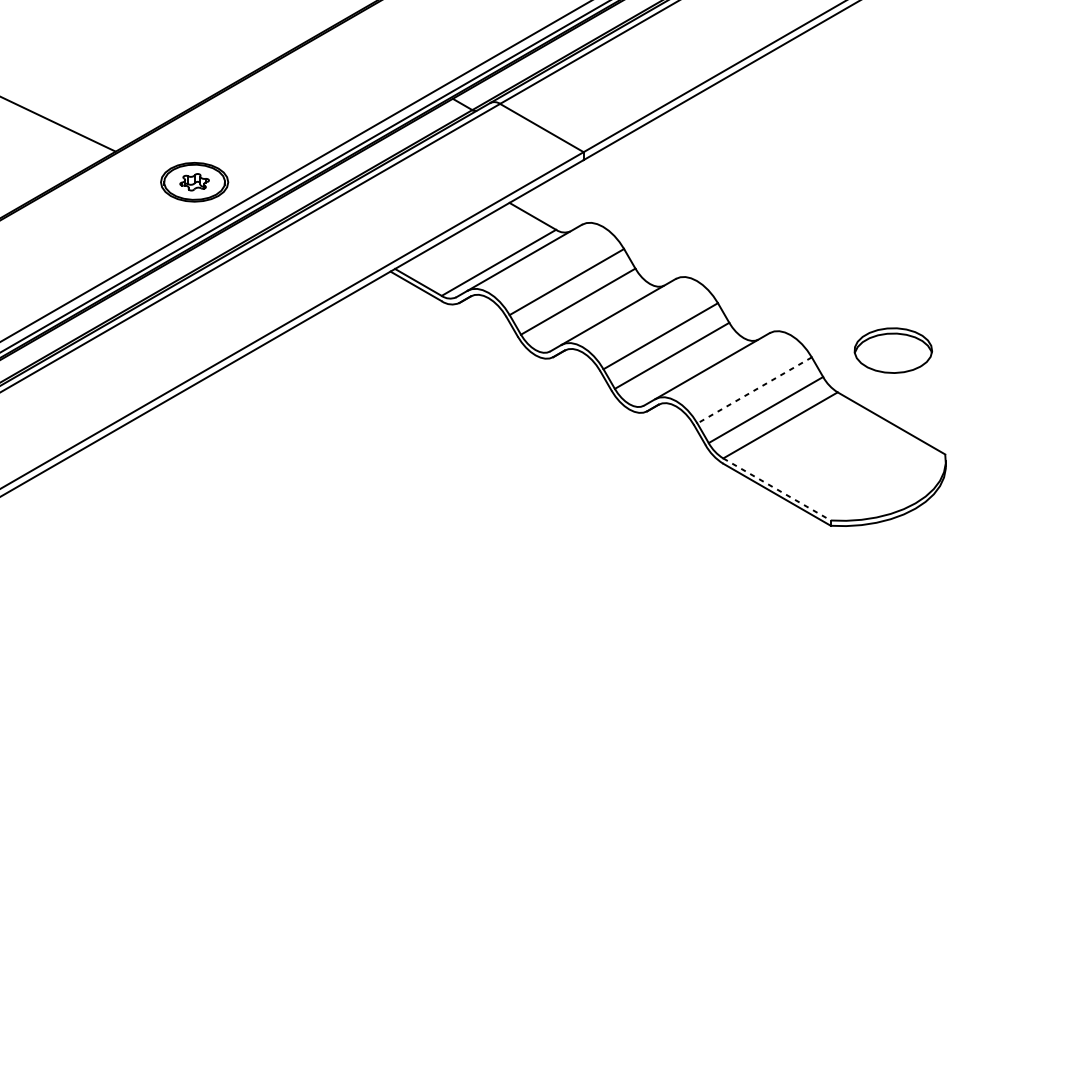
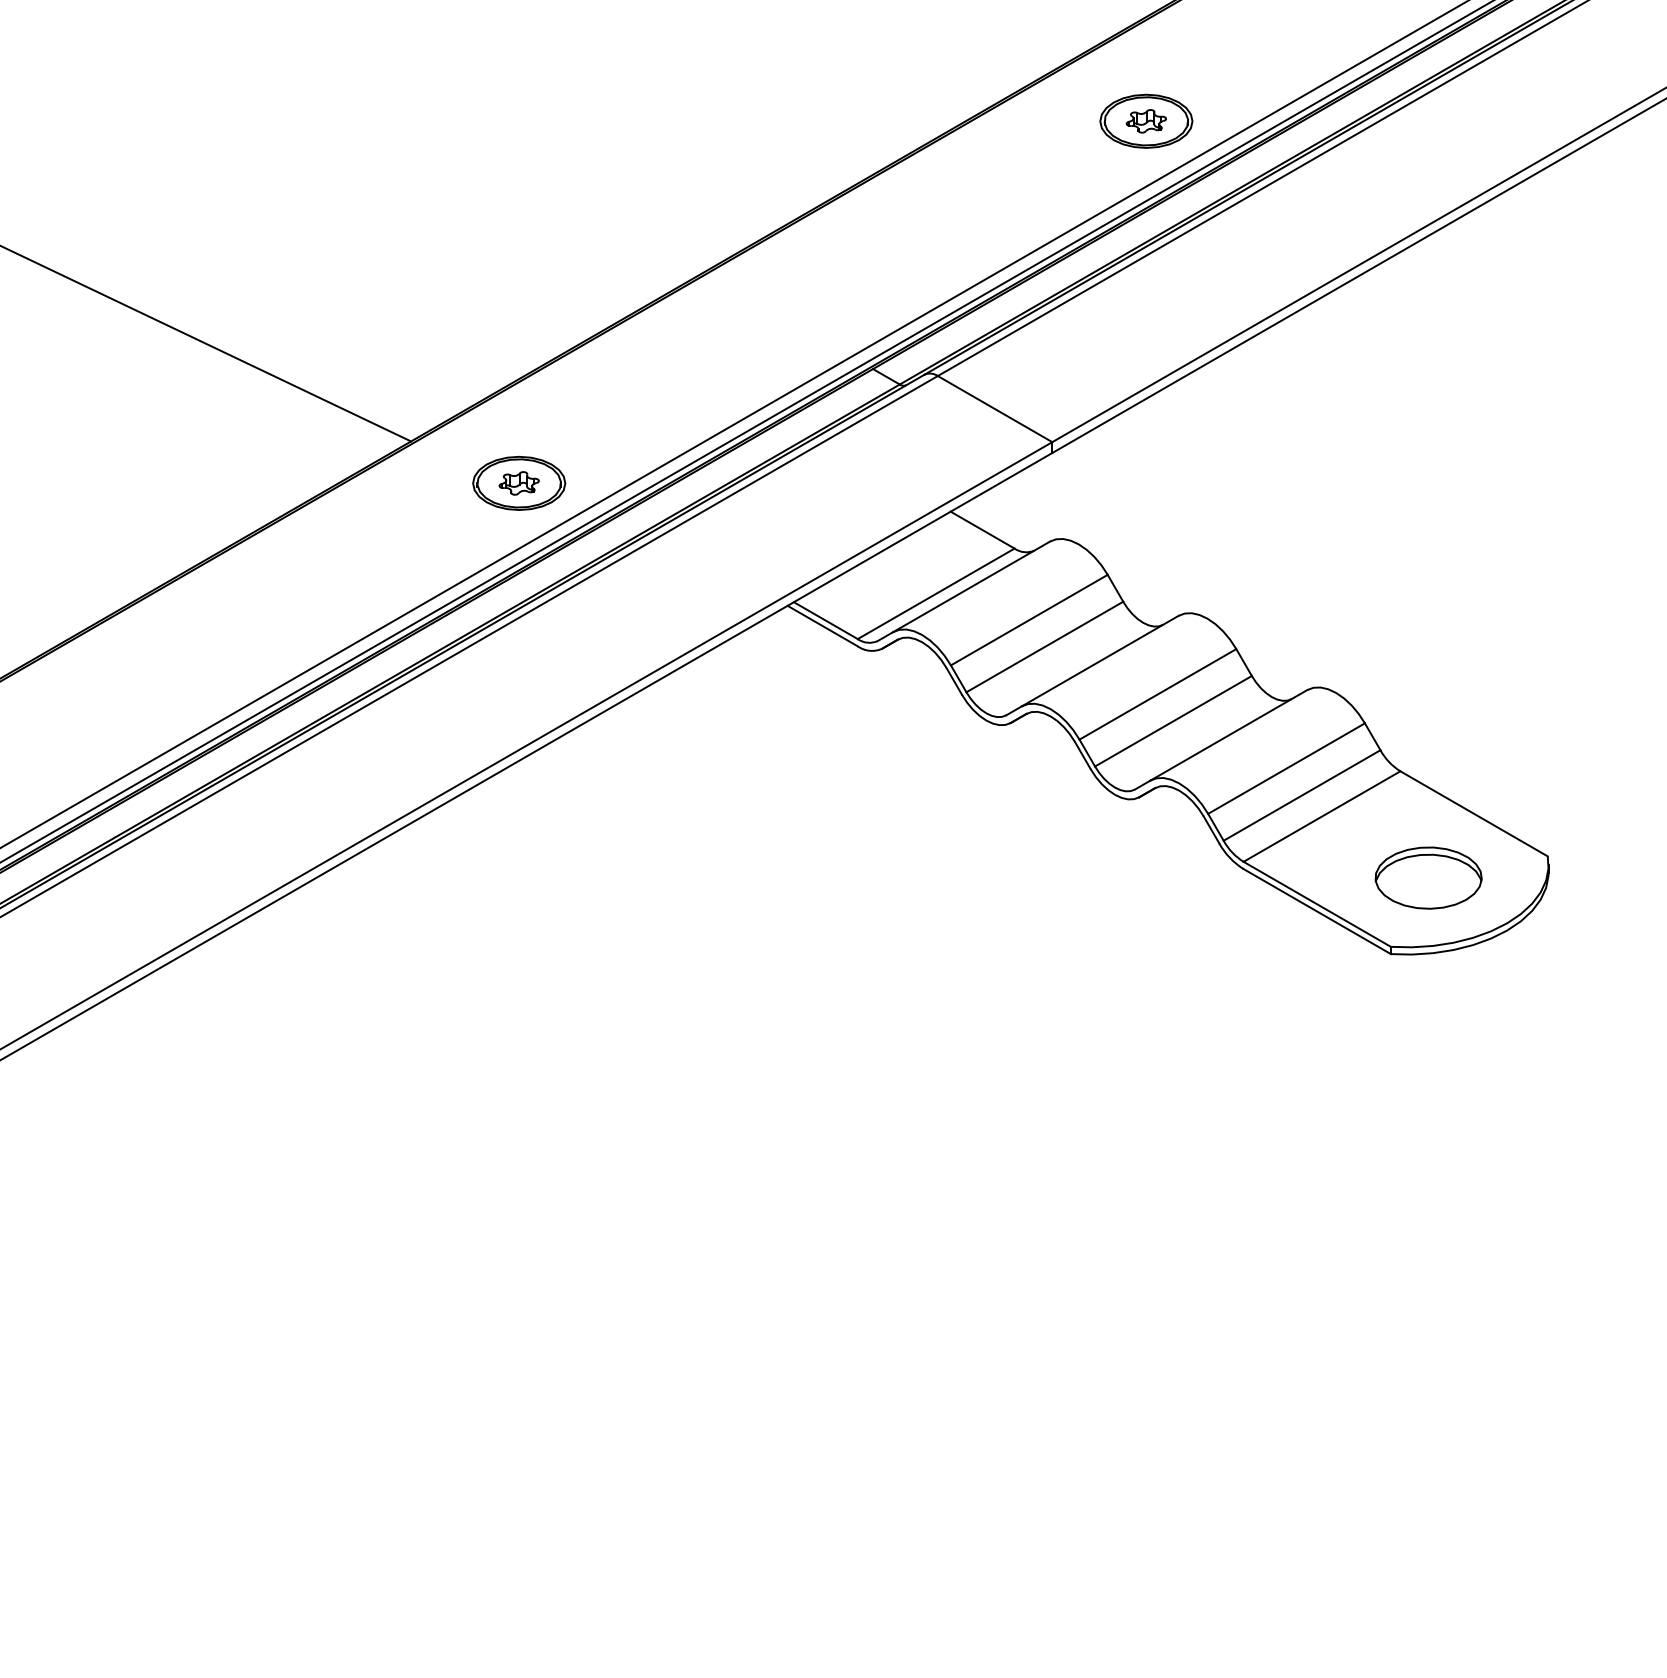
part: (893, 350) -> (1428, 877), moved
line: (754, 390) -> (1286, 768), dashed -> solid
line: (777, 489) -> (1317, 904), dashed -> solid

